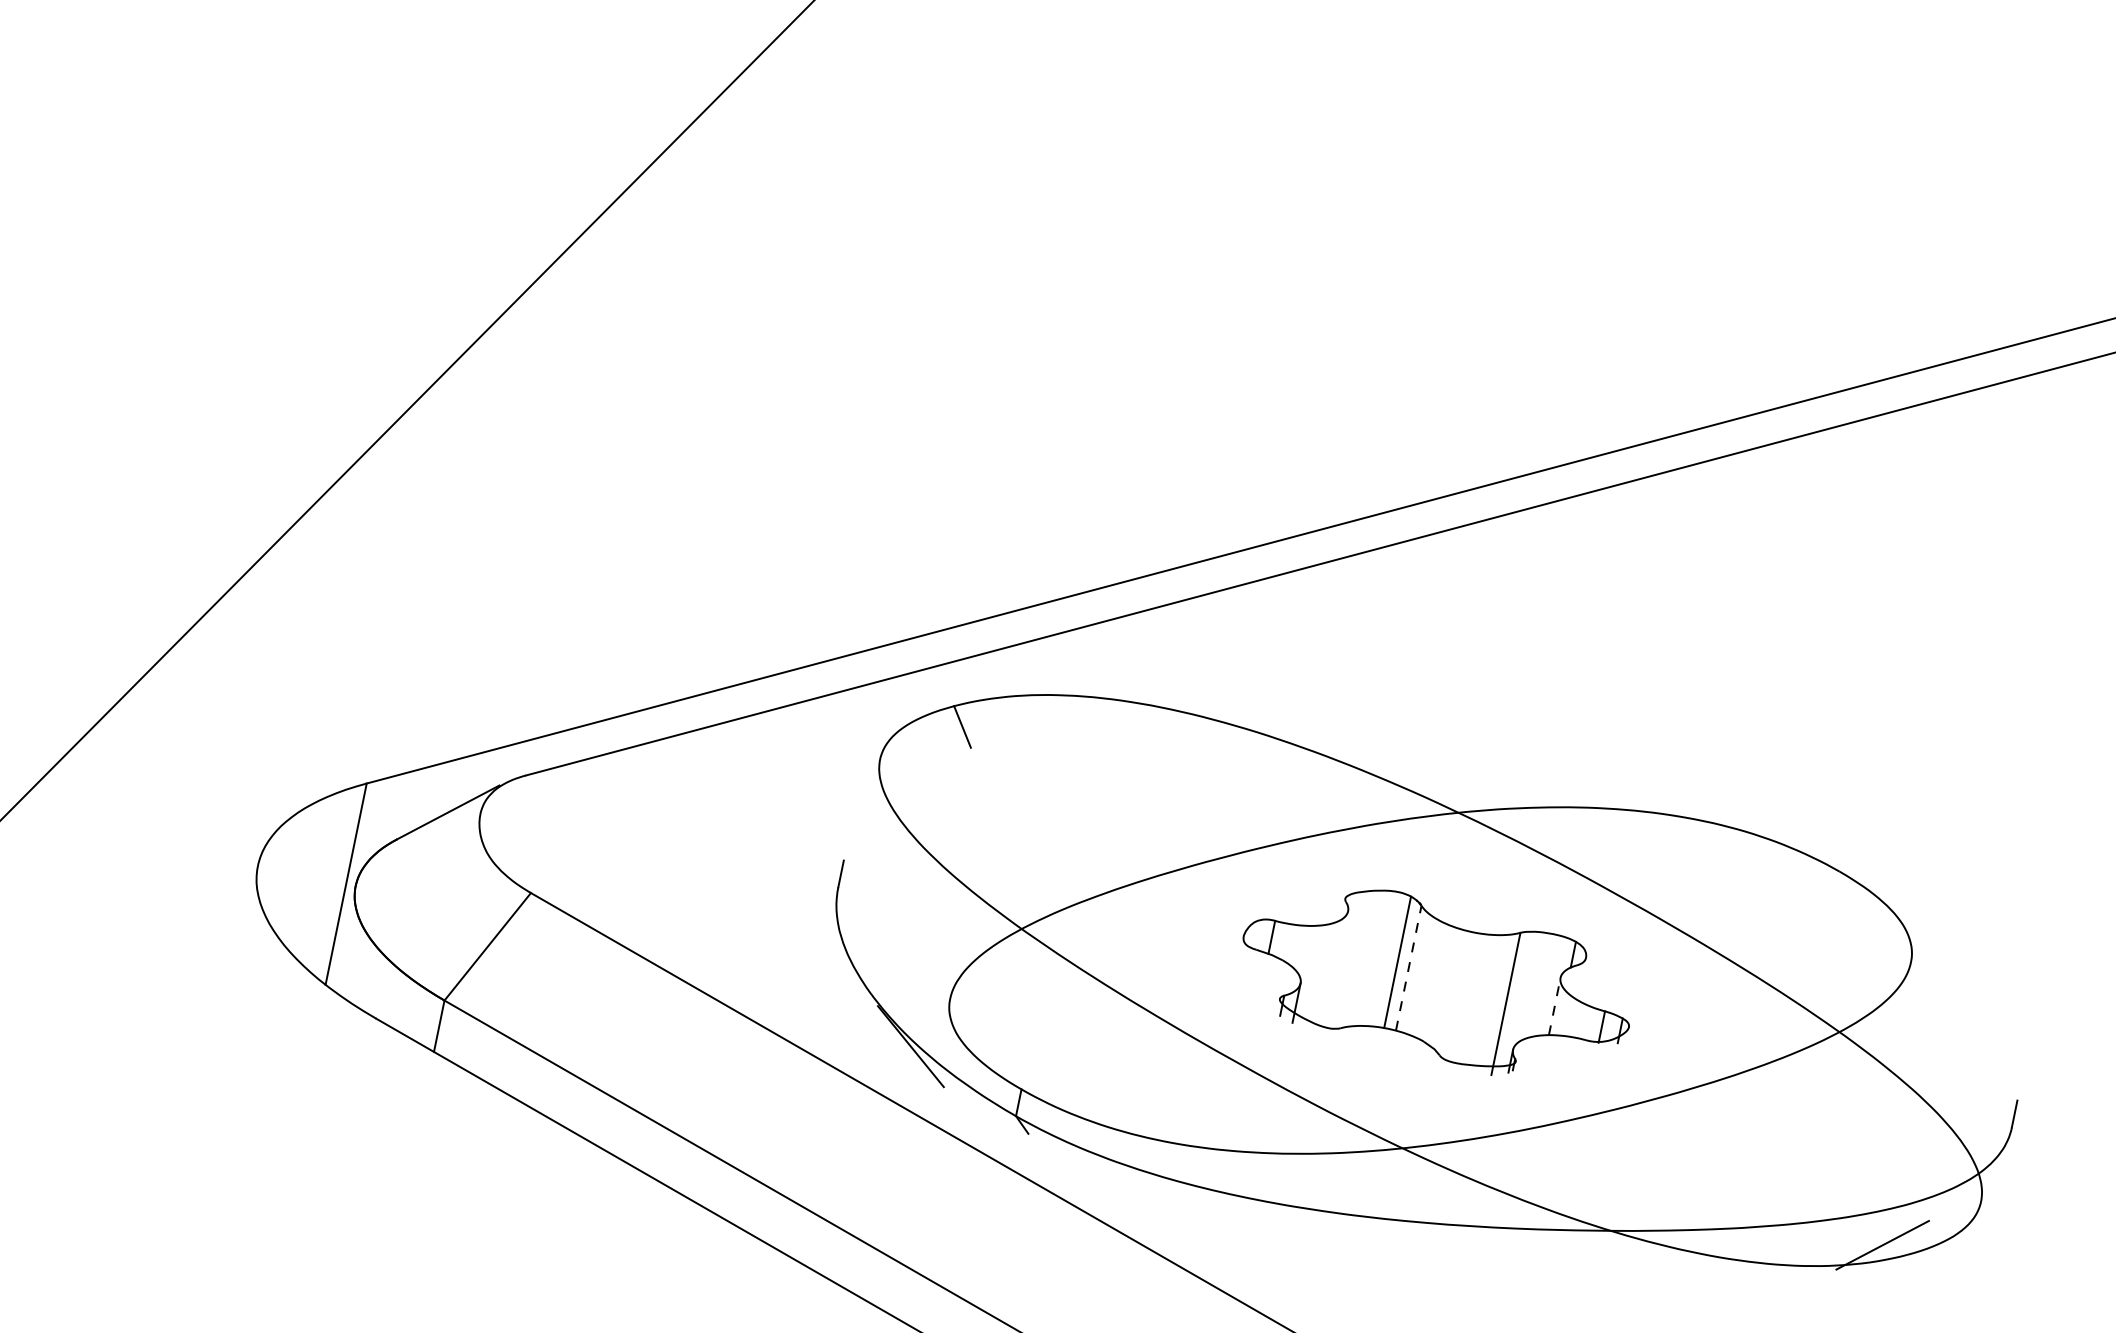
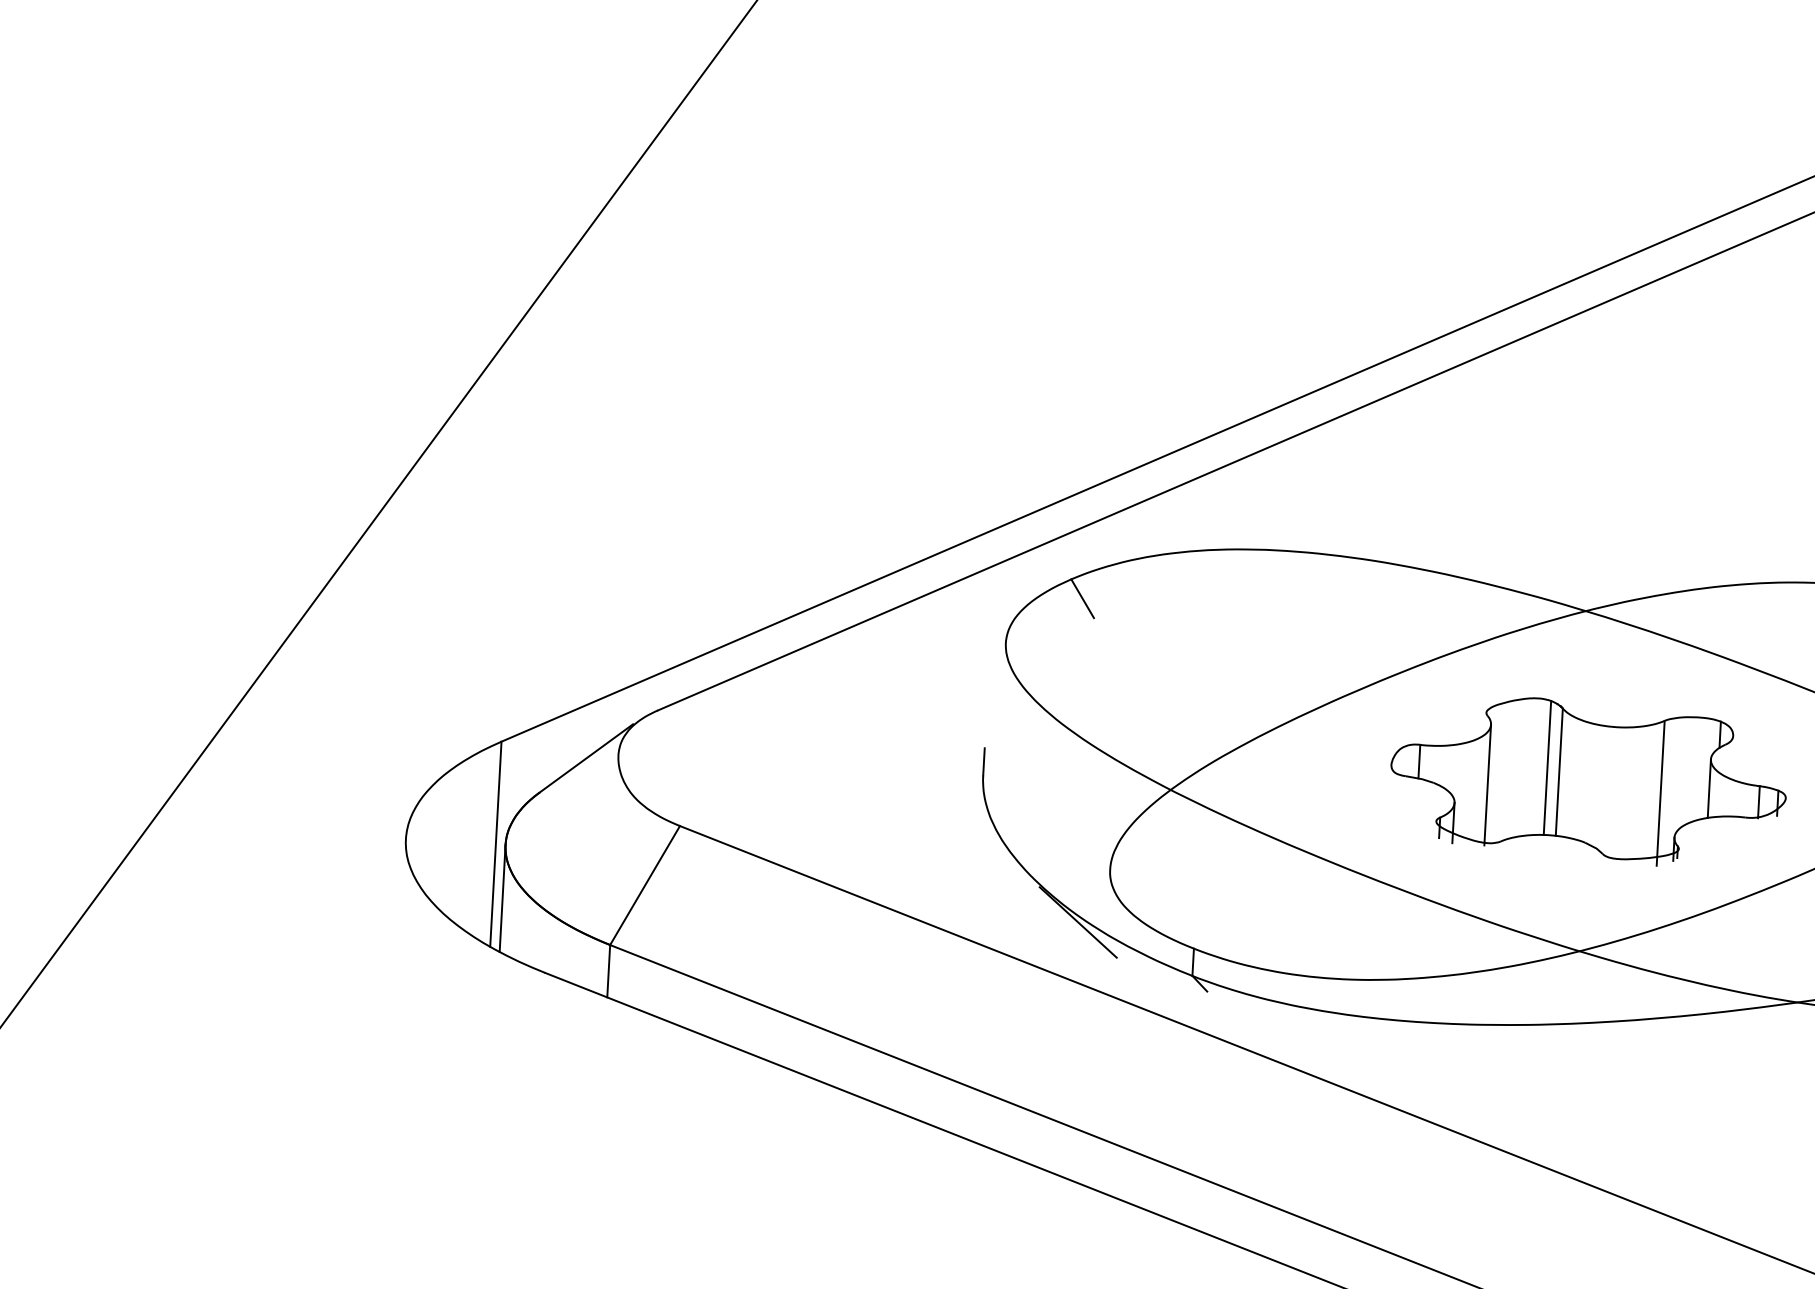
line: (344, 938) -> (502, 898), added
line: (1408, 968) -> (1559, 772), dashed -> solid
line: (1335, 970) -> (1487, 785), added
line: (1554, 1006) -> (1709, 788), dashed -> solid

